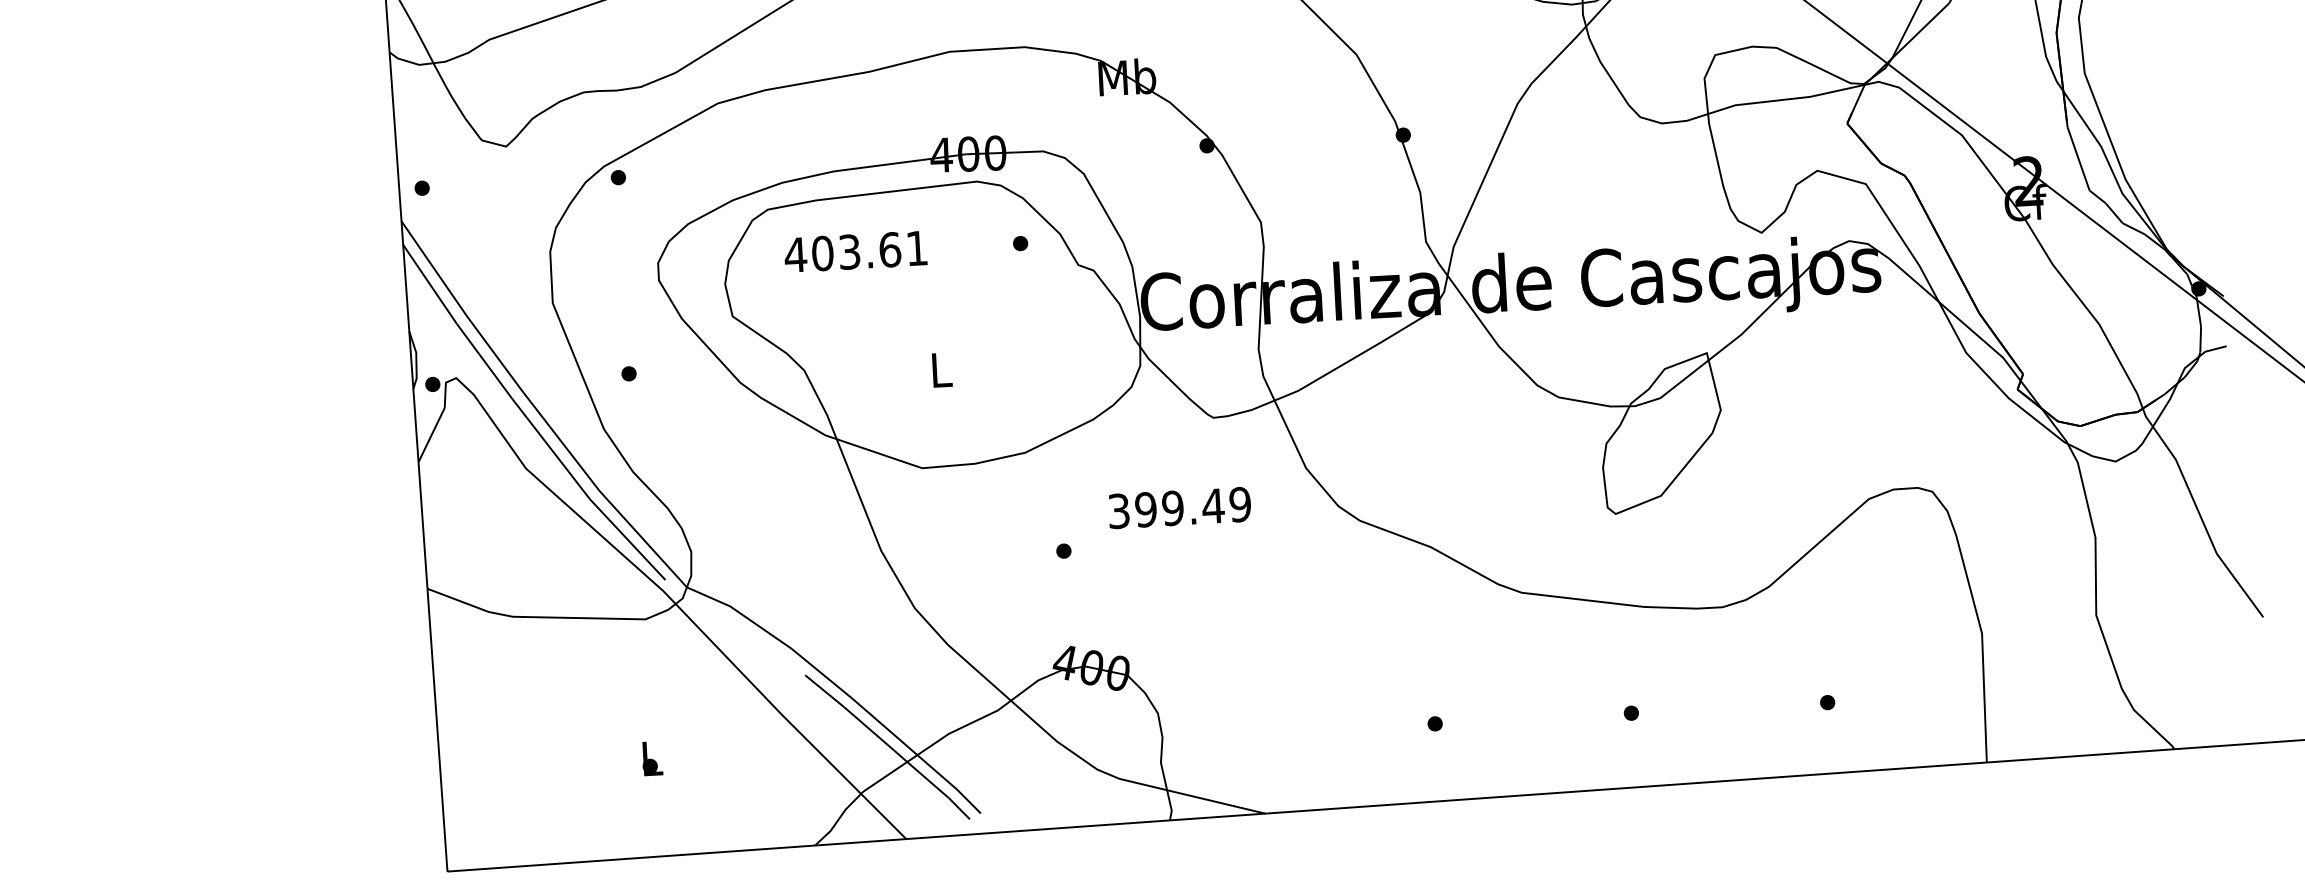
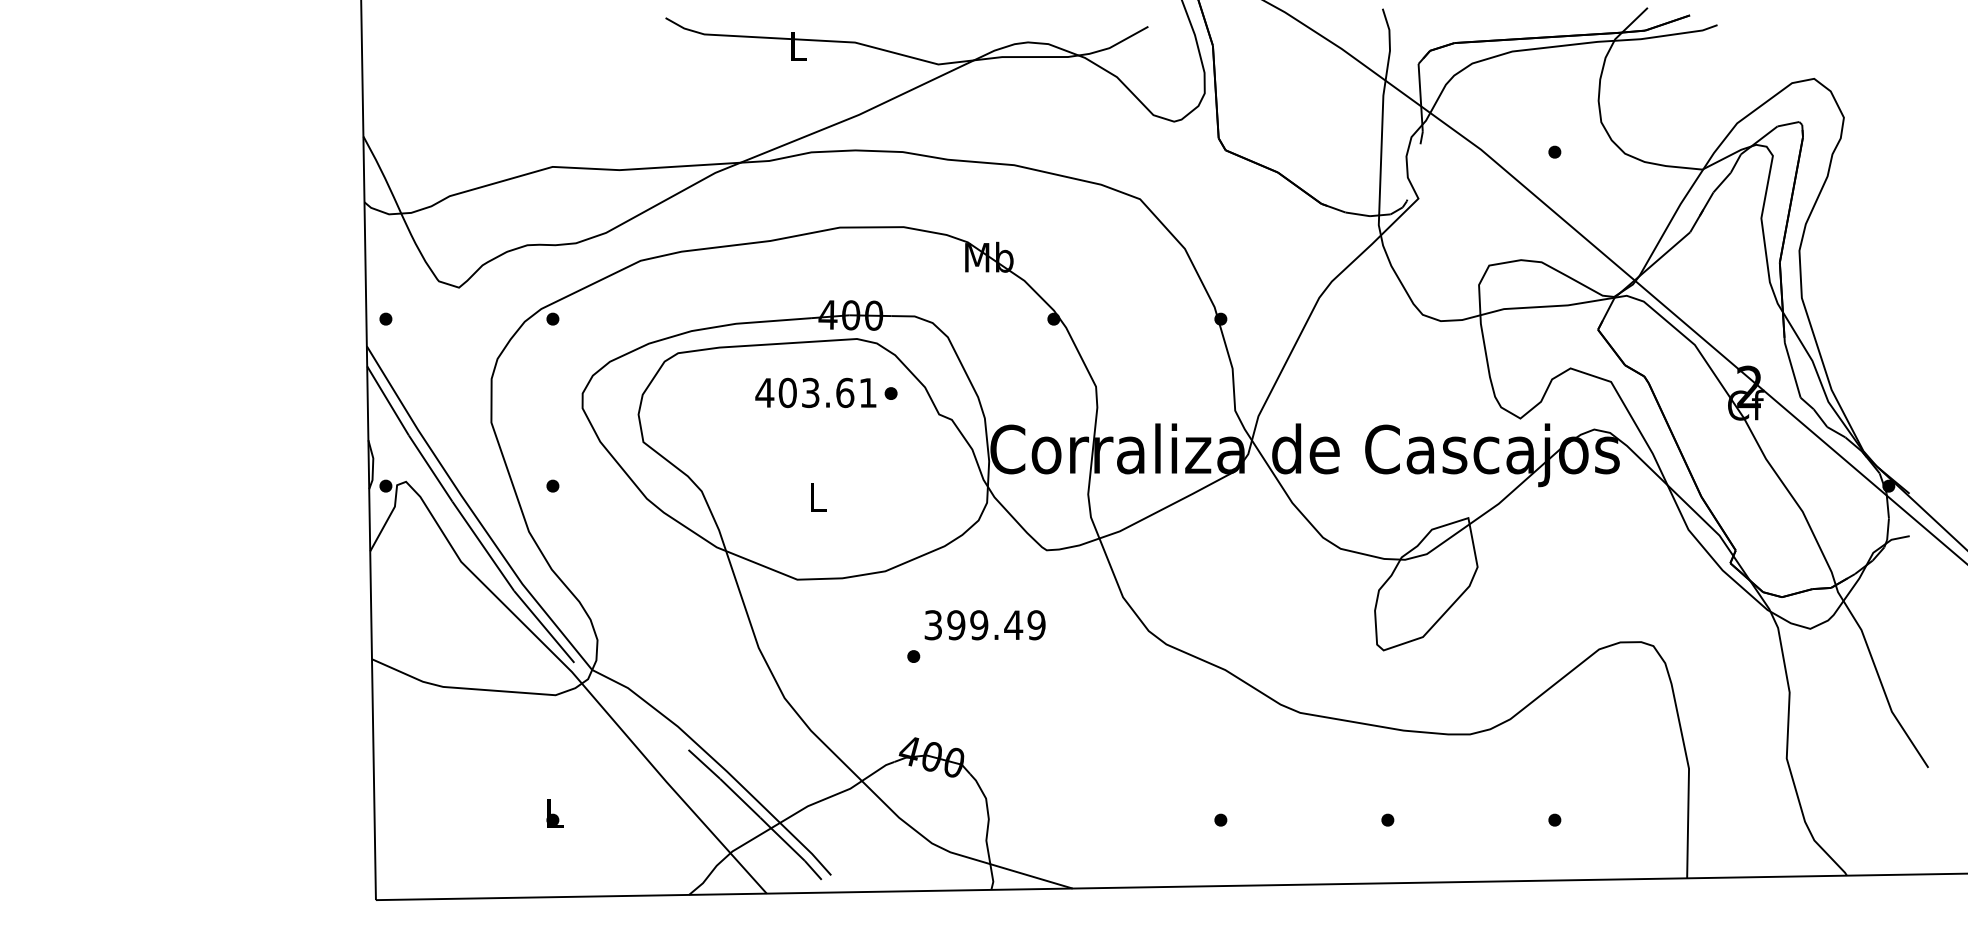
text: (855, 251) -> (815, 392), moved
text: (1179, 508) -> (984, 625), moved

